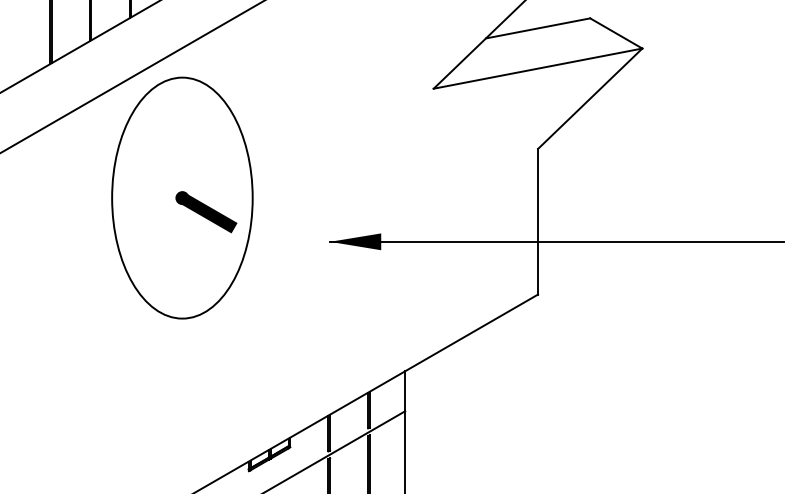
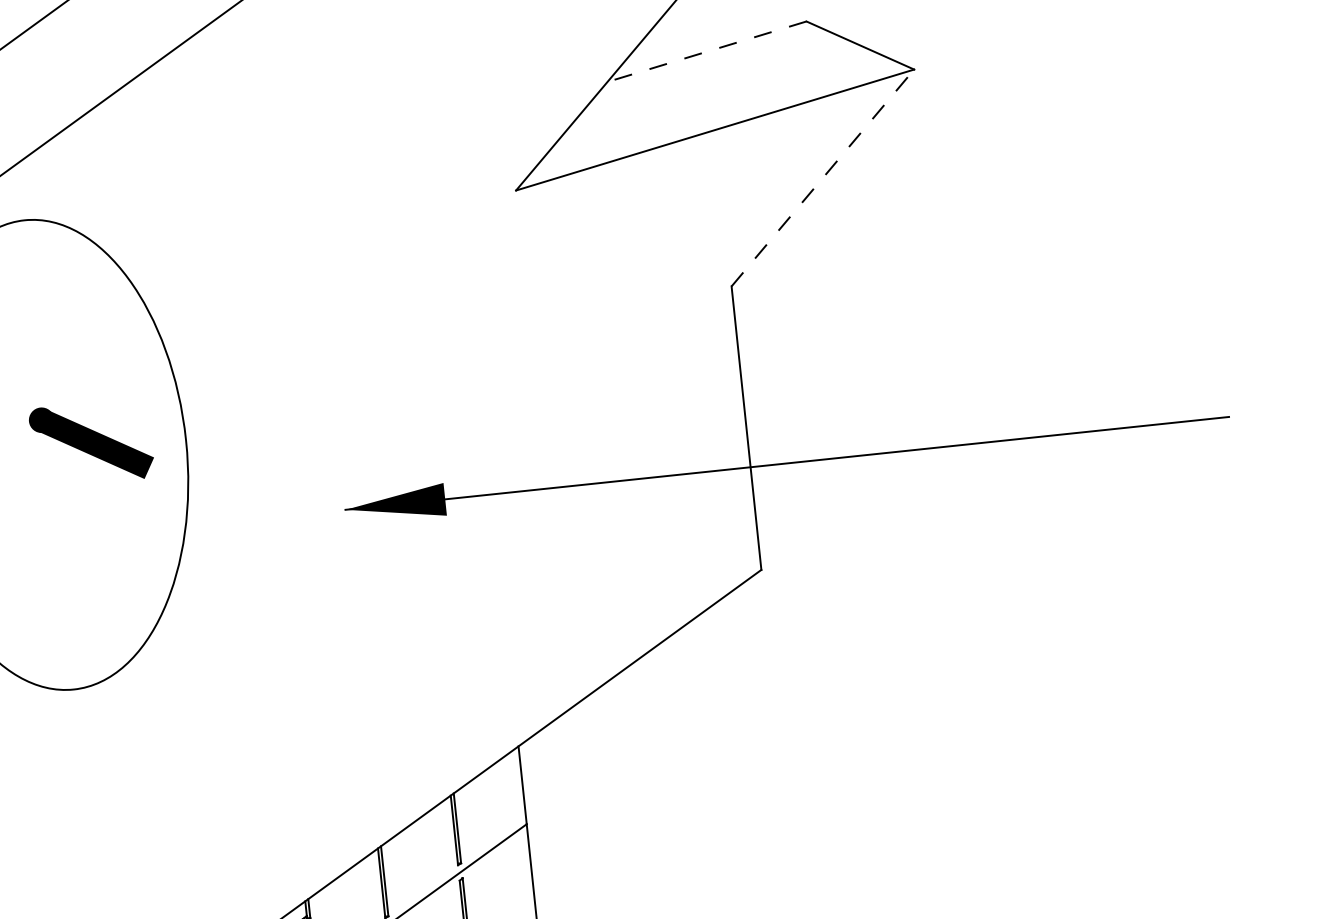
line: (537, 28) -> (705, 51), solid -> dashed
line: (590, 98) -> (823, 177), solid -> dashed
part: (206, 212) -> (91, 443), moved

